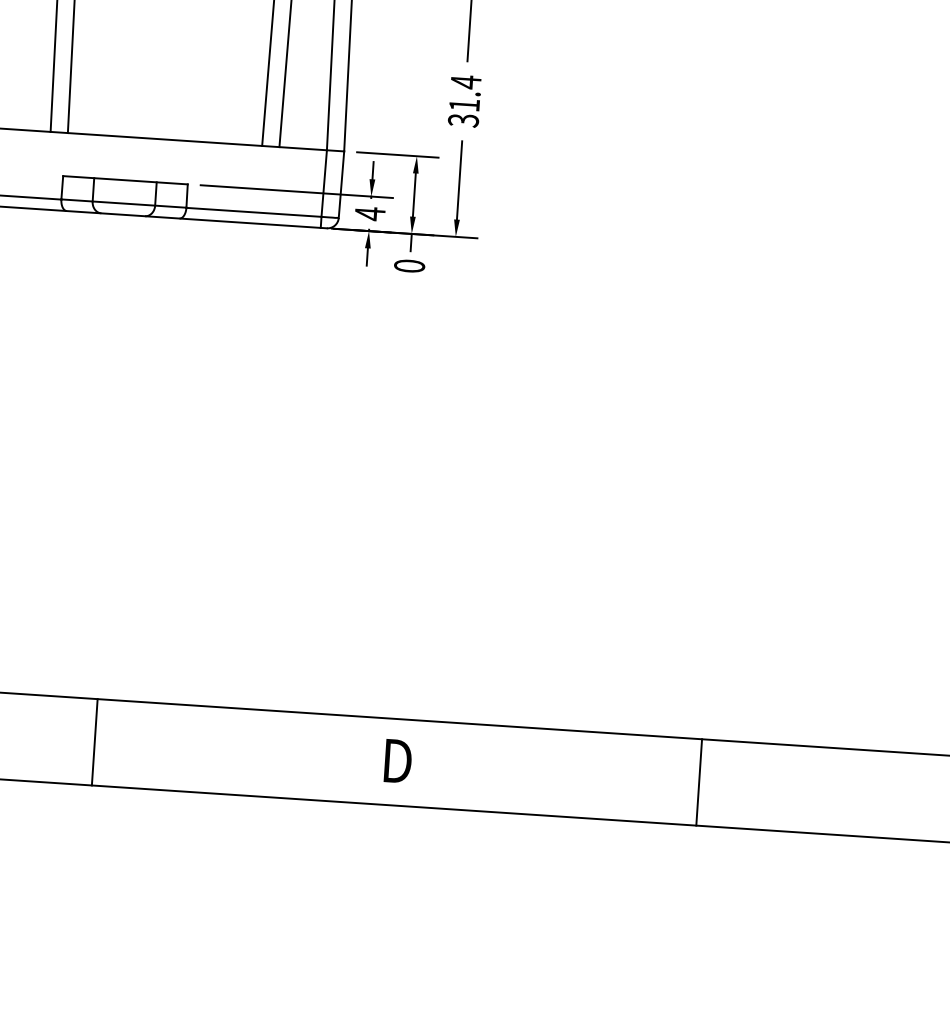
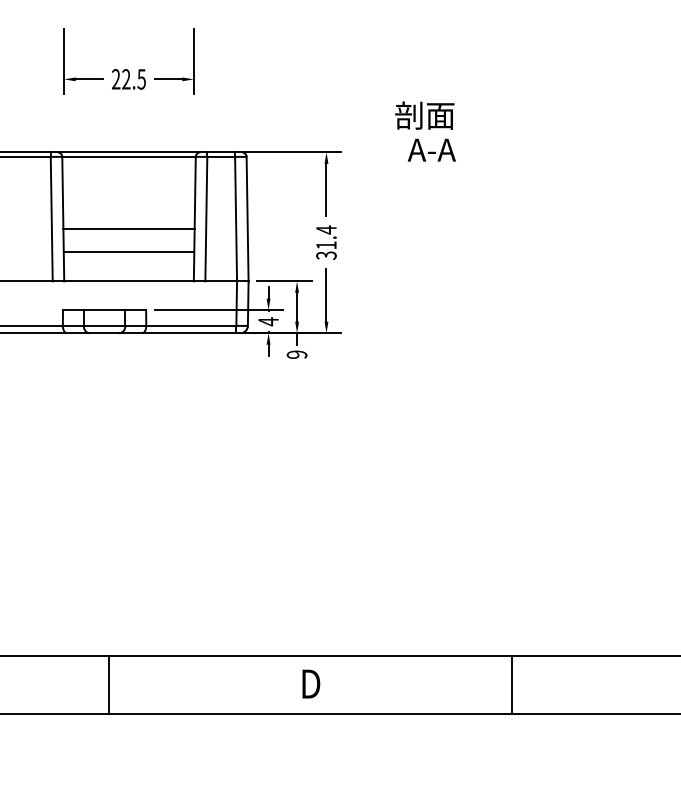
line: (169, 60) -> (128, 228), added
line: (167, 96) -> (128, 252), added
text: (410, 265) -> (297, 354), 0 -> 9

